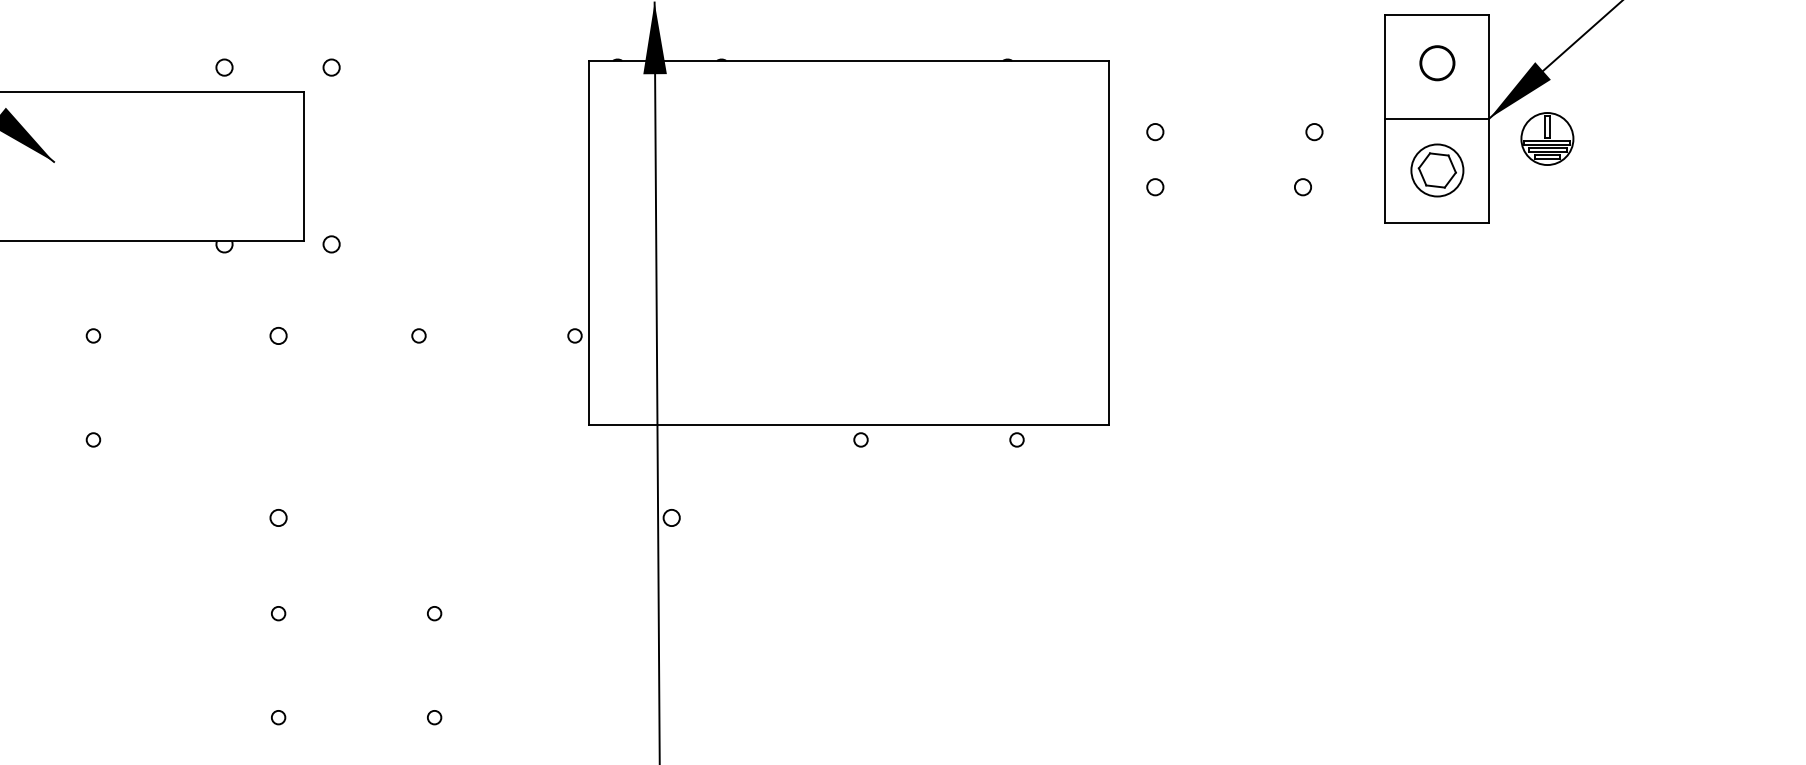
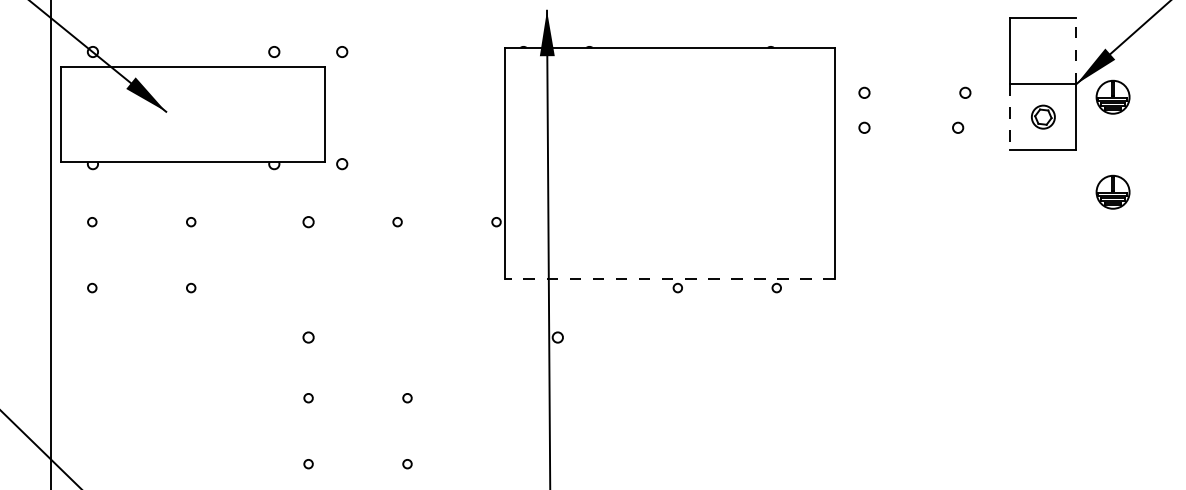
circle: (1436, 62) -> (1042, 48), removed
line: (1489, 66) -> (1076, 51), solid -> dashed
part: (1437, 169) -> (1043, 116), size x0.7
line: (1385, 170) -> (1010, 117), solid -> dashed
part: (1546, 287) -> (1112, 191), added
line: (849, 424) -> (670, 278), solid -> dashed

